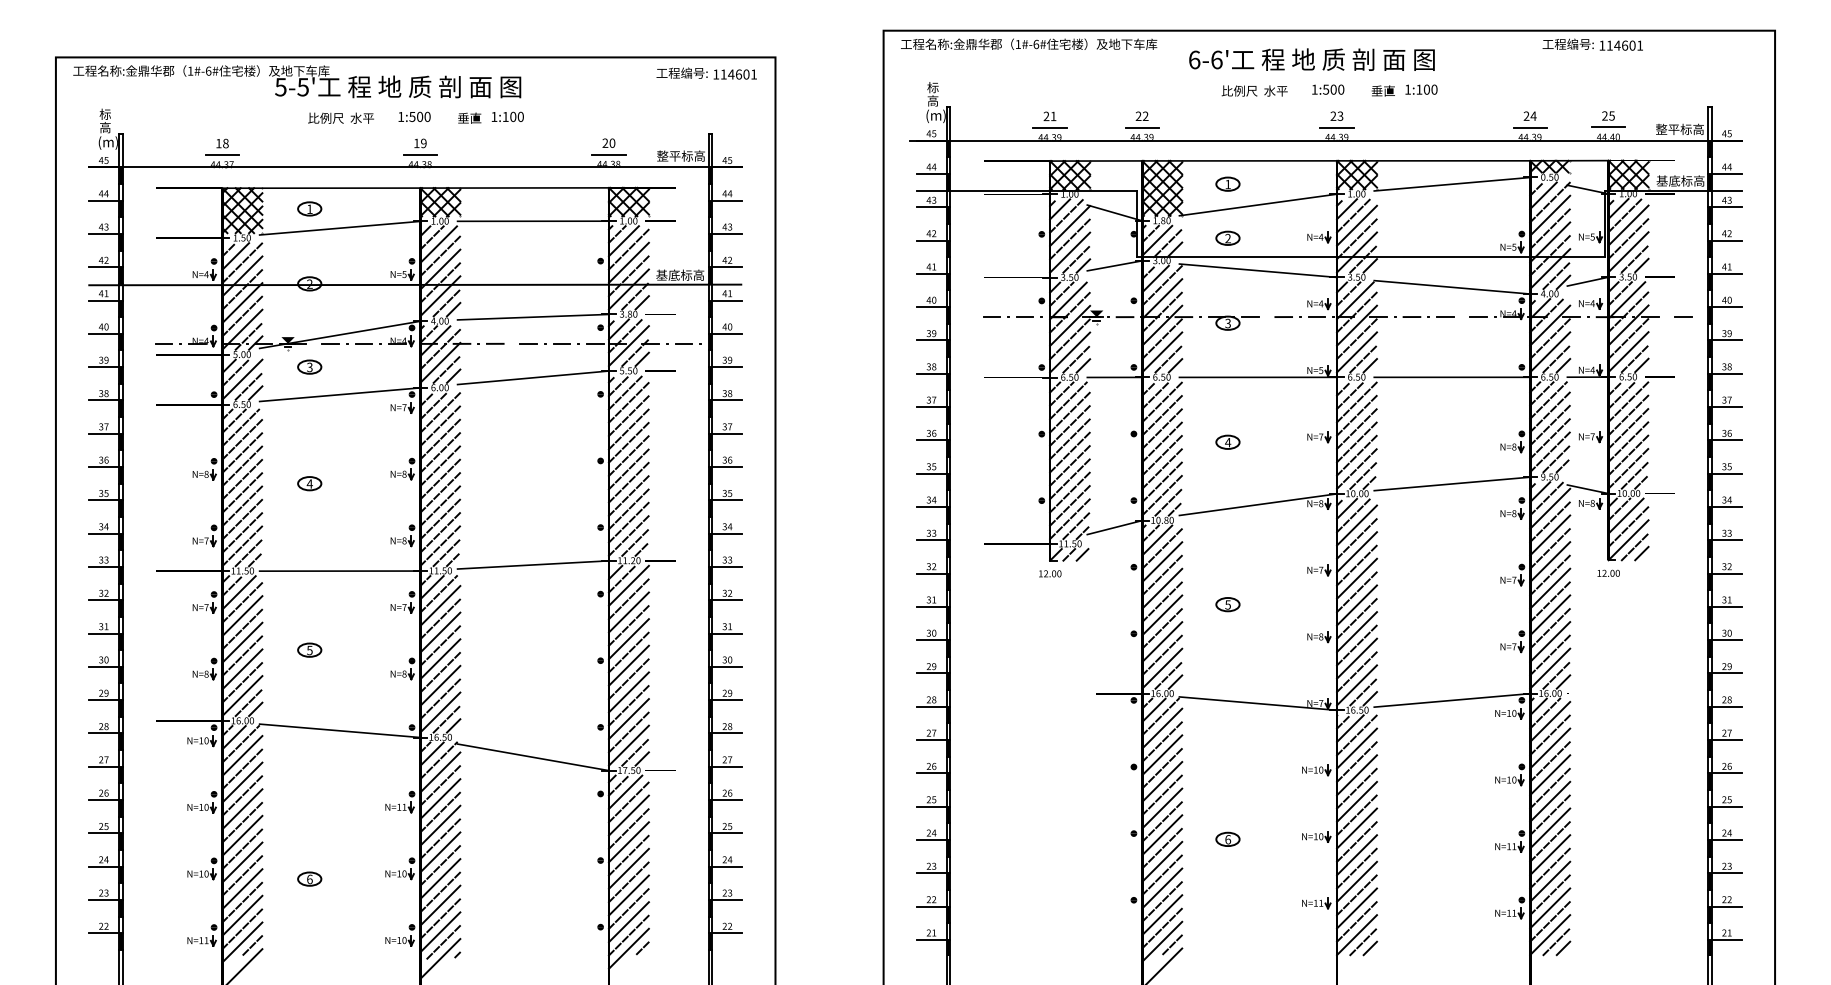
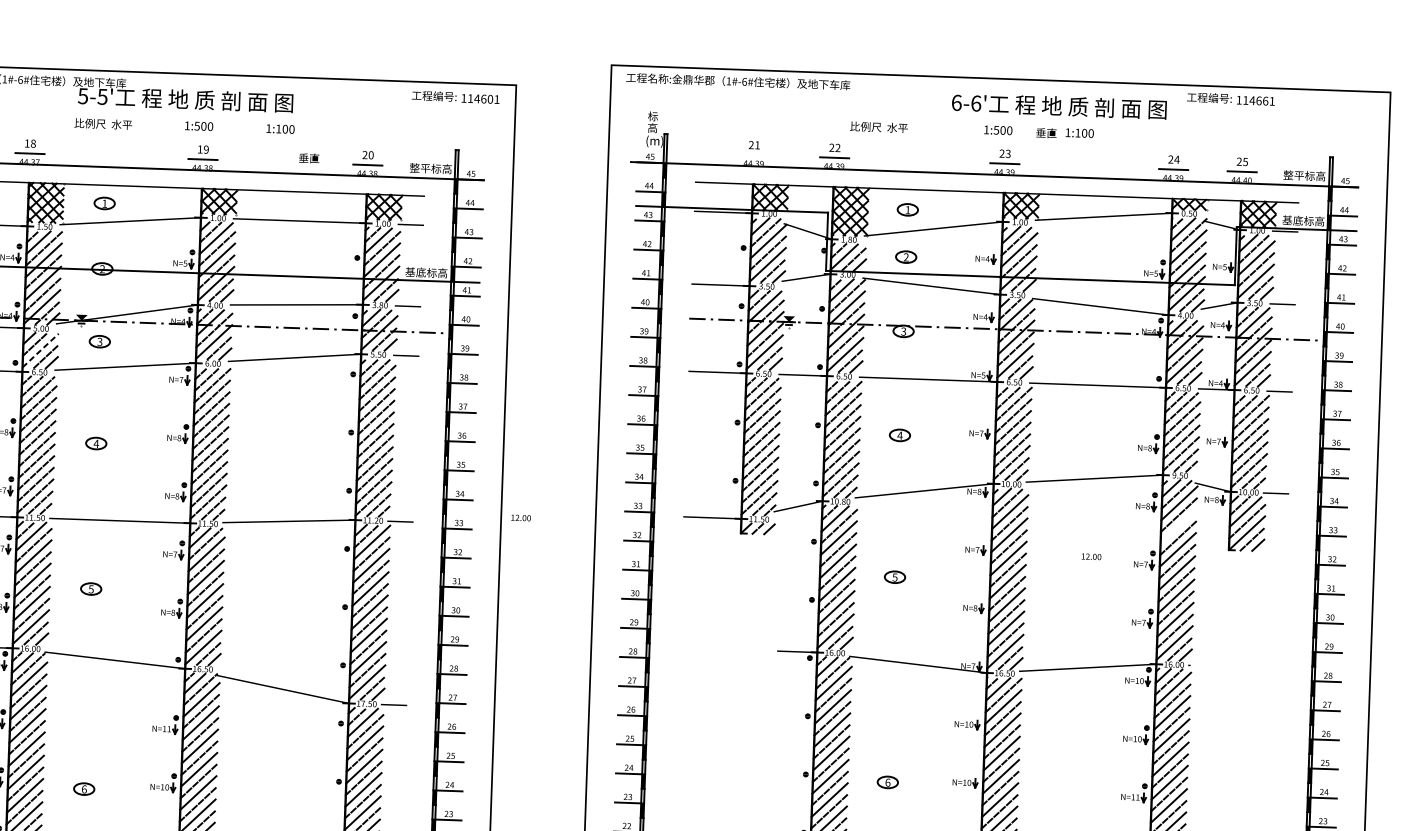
text: (1632, 45) -> (1265, 101), 114601 -> 114661
text: (1311, 59) -> (1058, 106), moved
text: (1254, 90) -> (878, 126), moved
text: (340, 117) -> (102, 123), moved
text: (469, 117) -> (309, 157), moved
line: (1049, 127) -> (753, 154), removed
line: (242, 379) -> (40, 350), solid -> dashed
line: (1550, 535) -> (1178, 526), removed
text: (1608, 572) -> (1091, 556), moved
text: (1050, 573) -> (521, 517), moved

